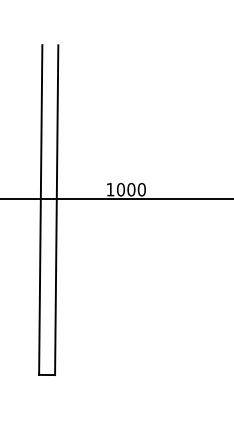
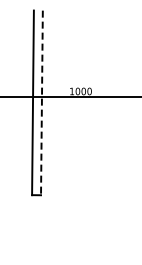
line: (55, 211) -> (41, 103), solid -> dashed

